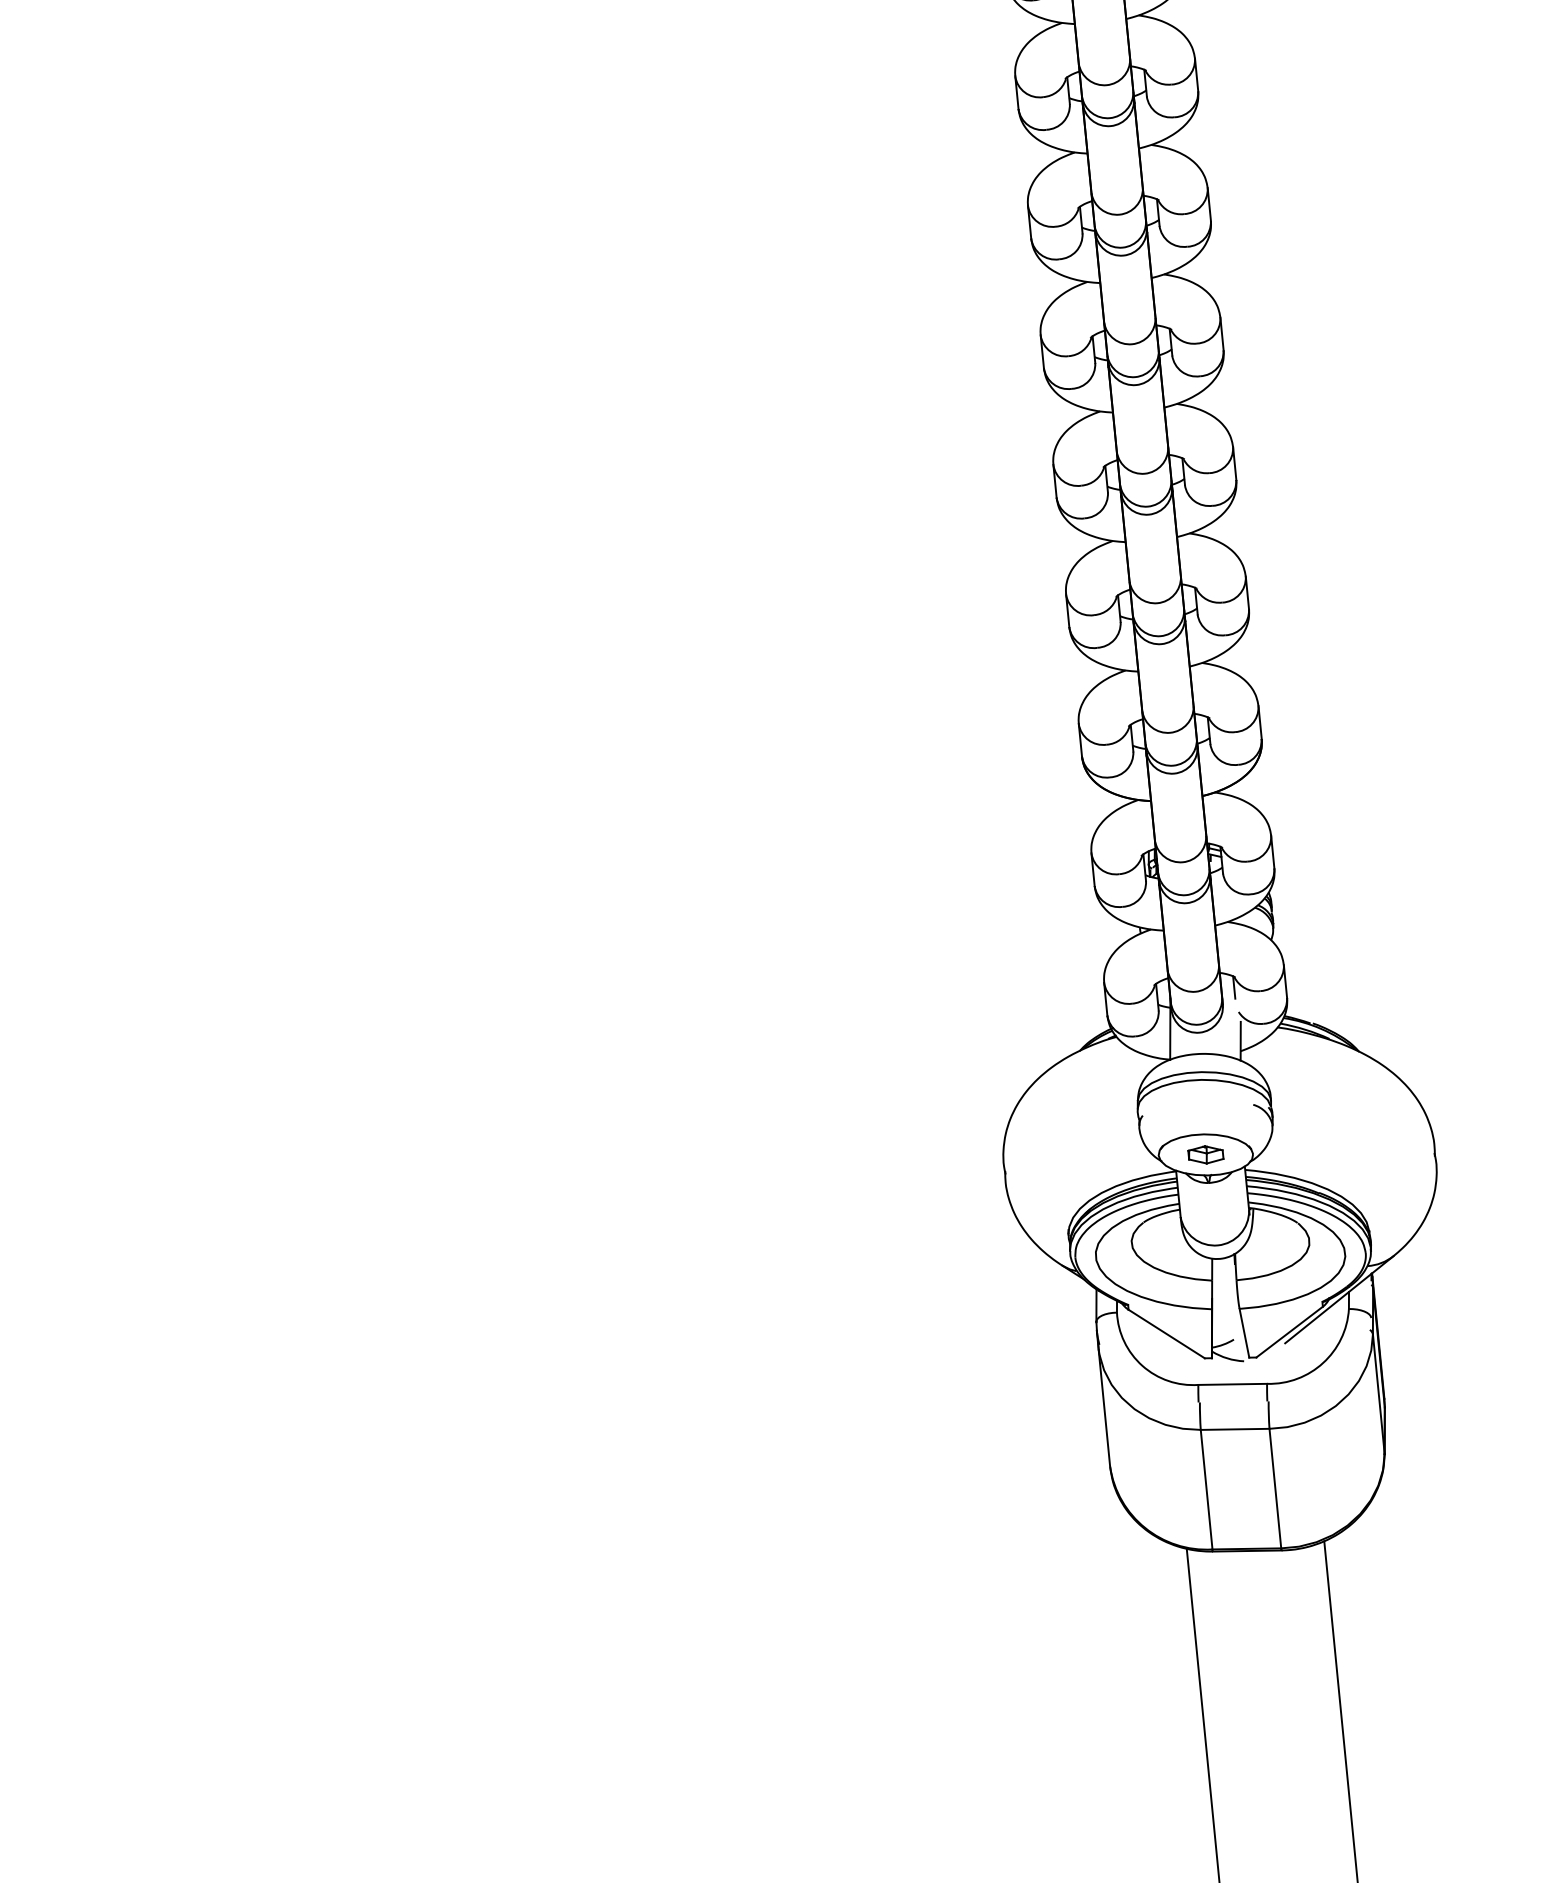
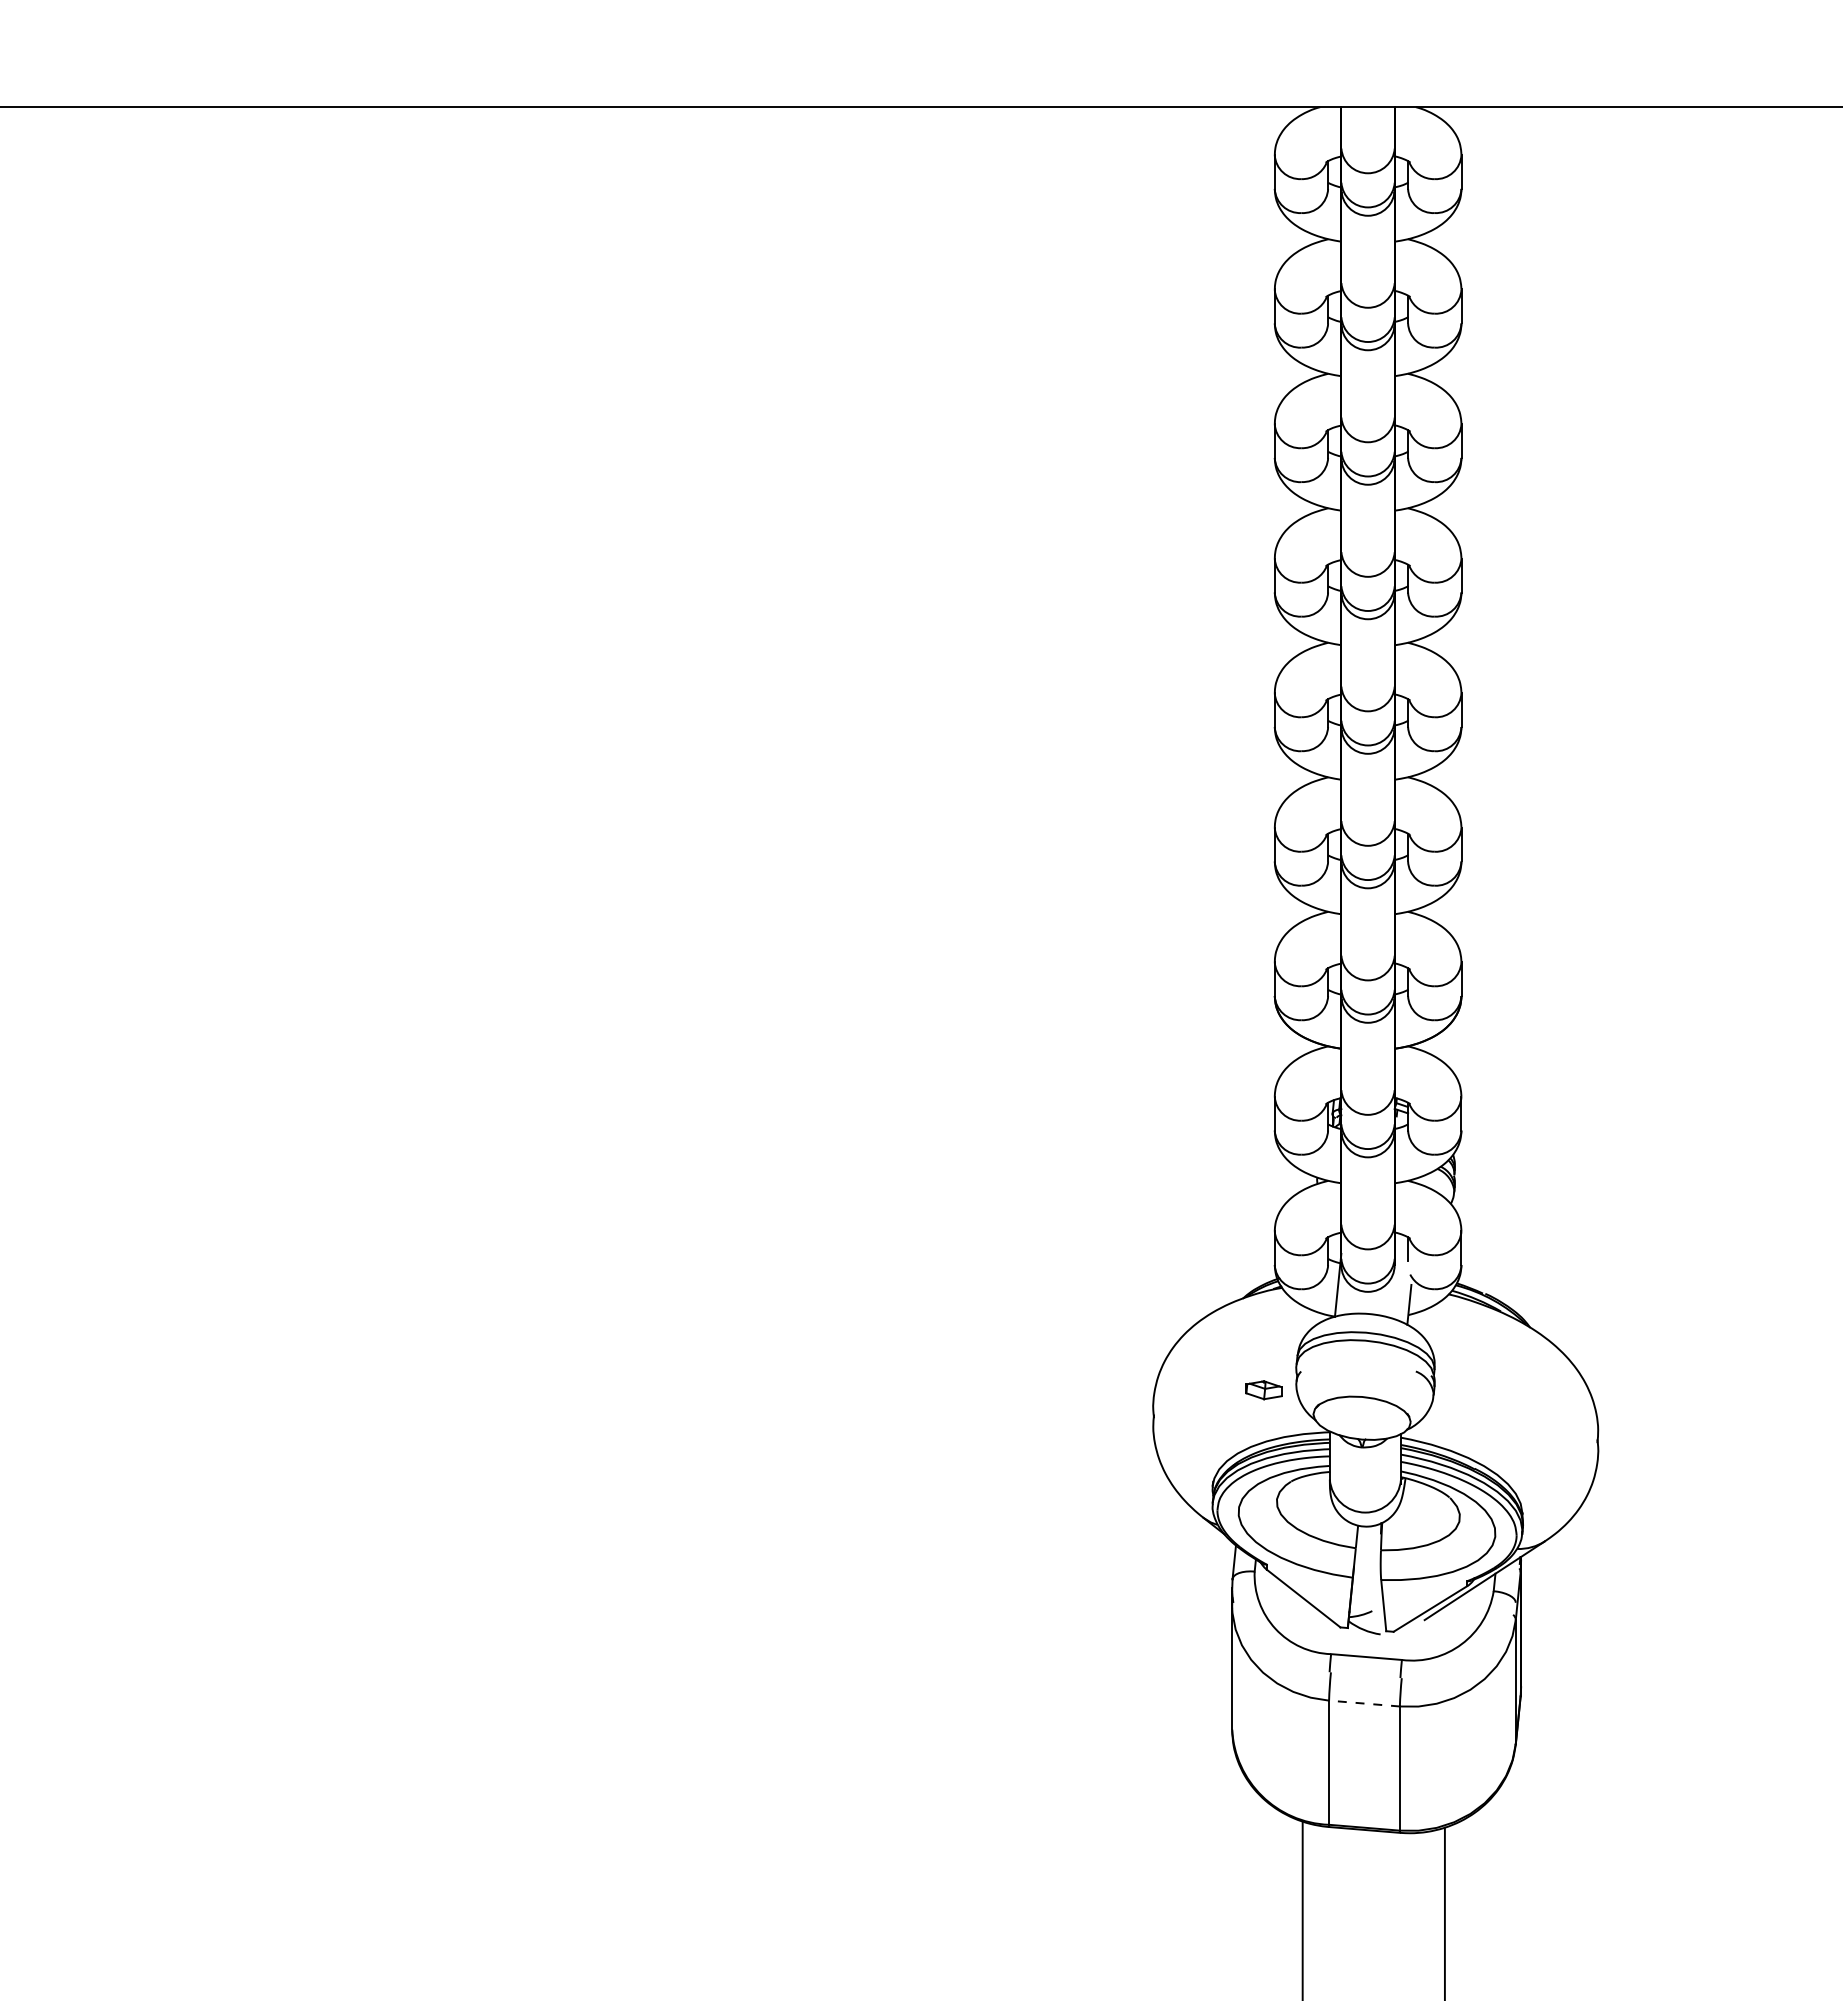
part: (1205, 1155) -> (1263, 1390), moved
line: (1235, 1429) -> (1364, 1703), solid -> dashed

